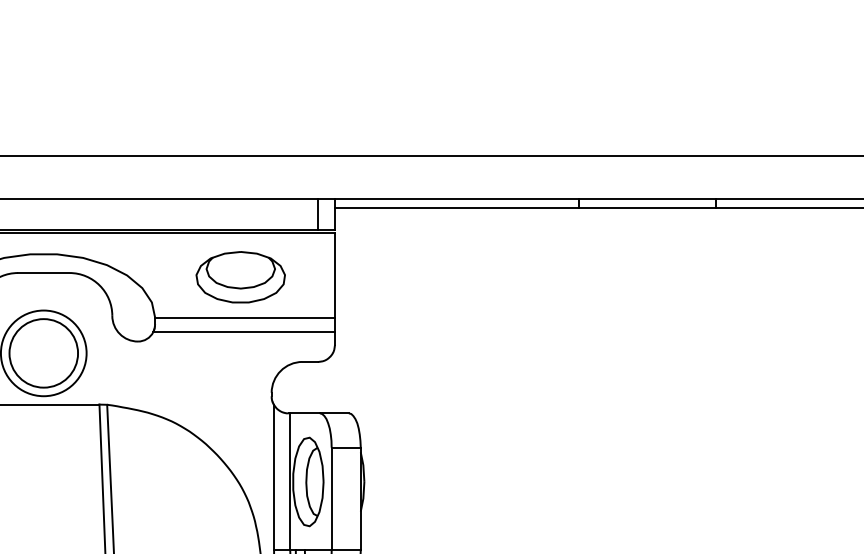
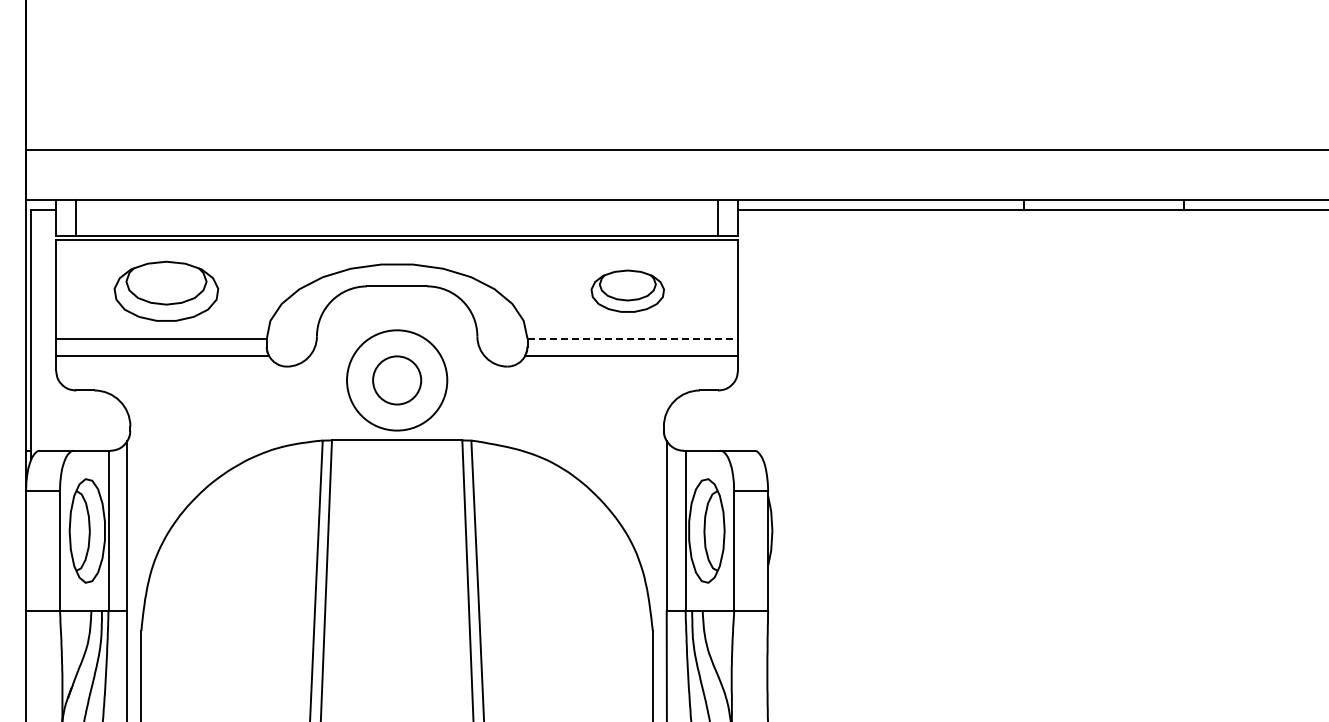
part: (240, 276) -> (627, 290), size x0.7
line: (245, 318) -> (633, 339), solid -> dashed
circle: (44, 353) -> (397, 380), size x0.6

